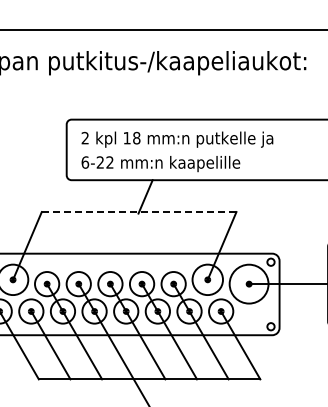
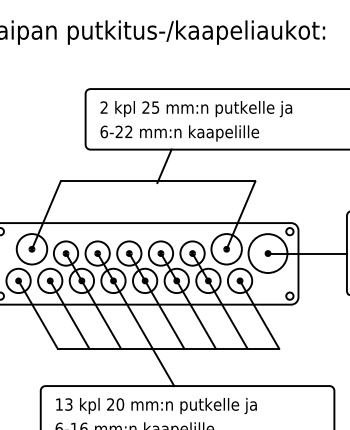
text: (131, 138) -> (150, 107), 18 -> 25
line: (138, 212) -> (157, 181), dashed -> solid

